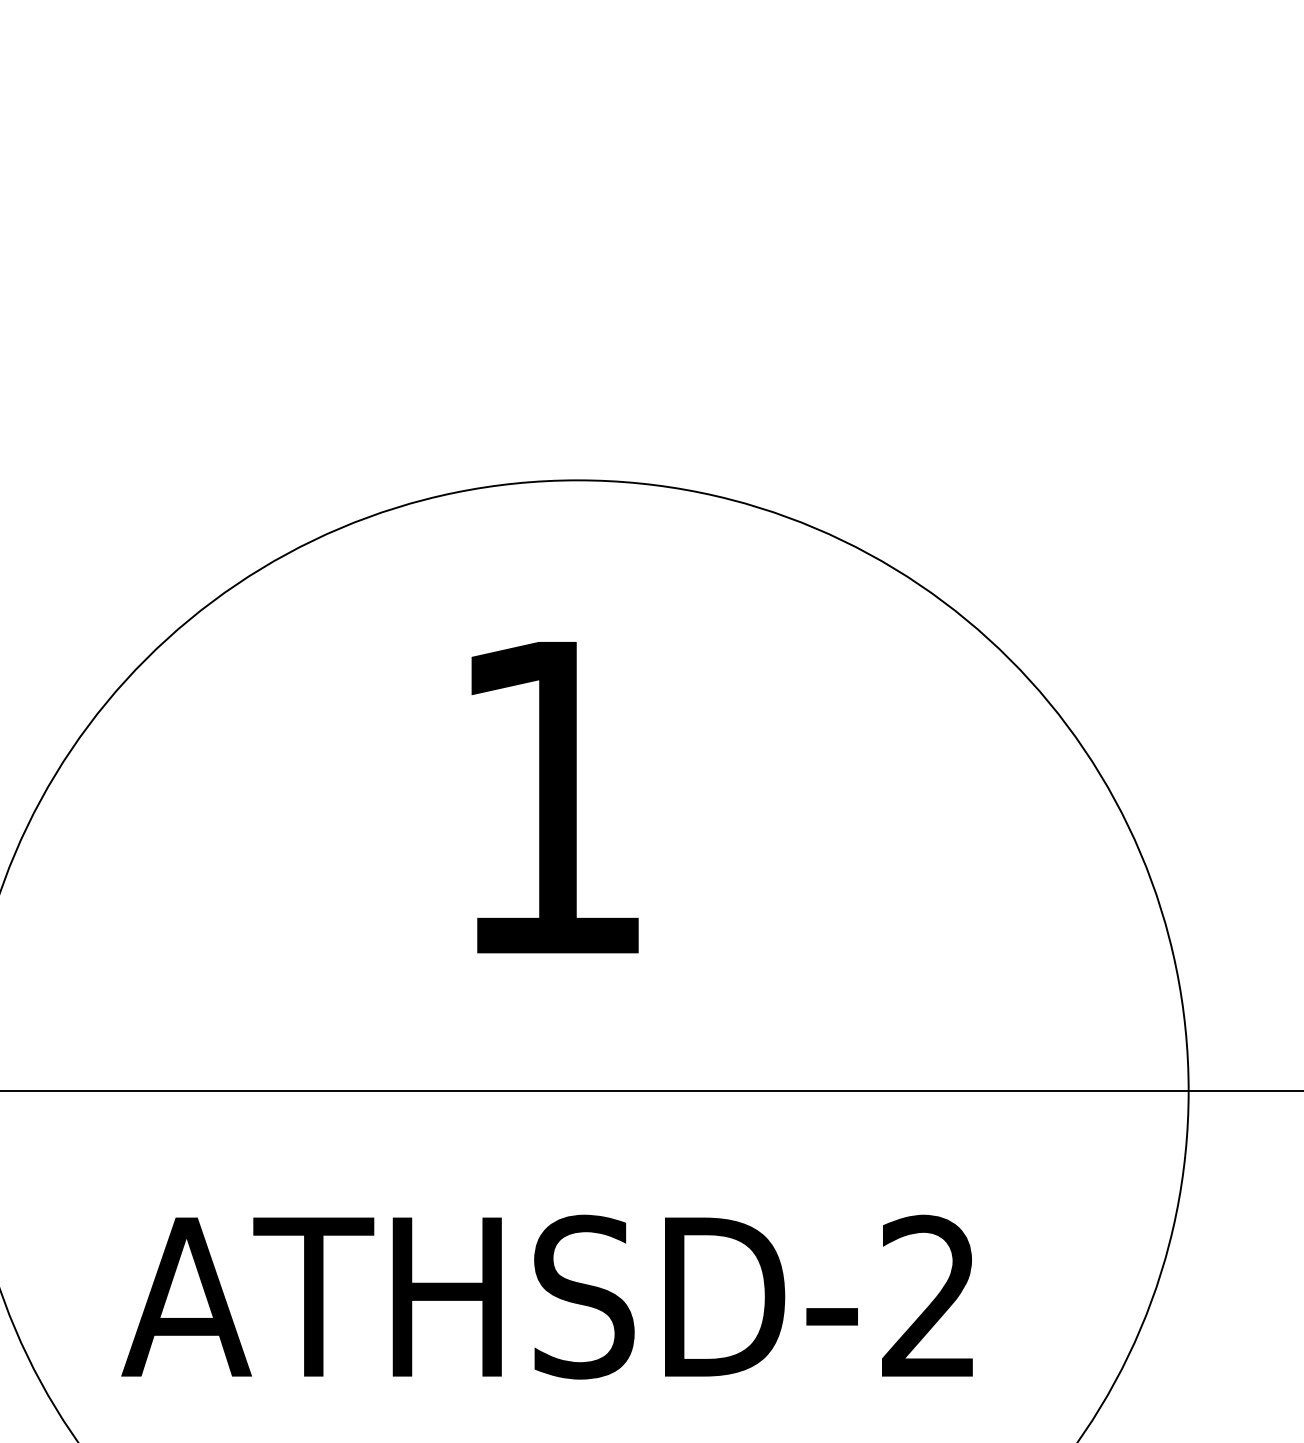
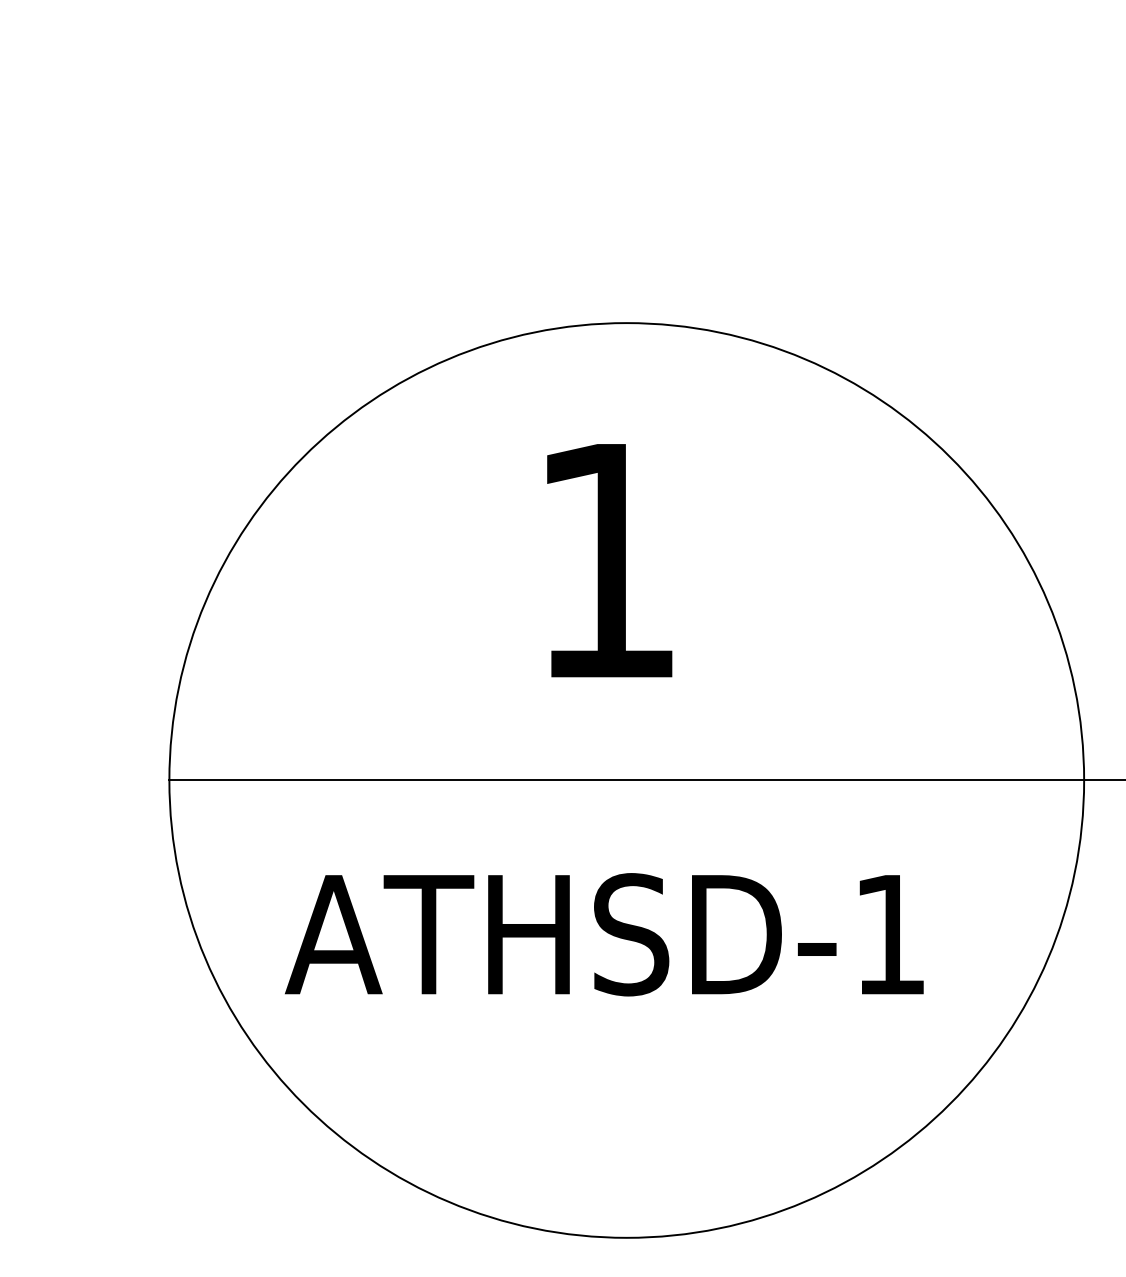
text: (927, 1295) -> (888, 933), ATHSD-2 -> ATHSD-1

